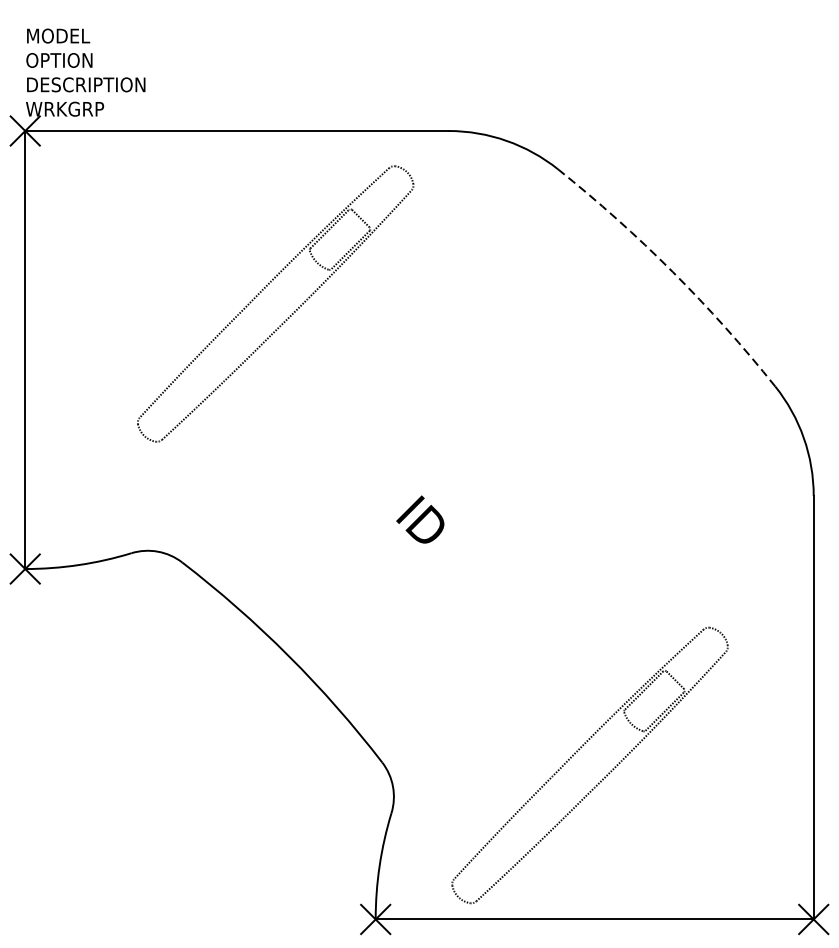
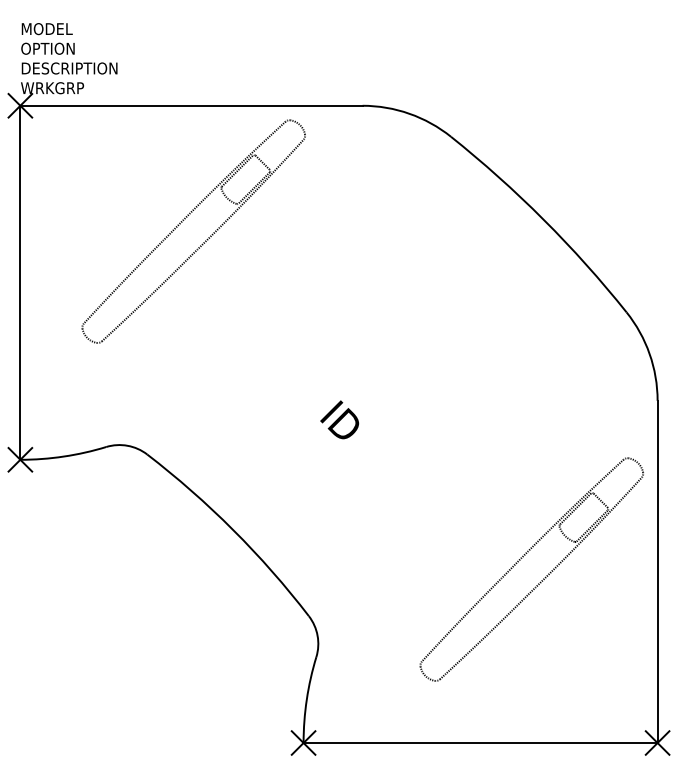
arc: (672, 271) -> (543, 219), dashed -> solid
part: (262, 291) -> (183, 221), moved
part: (578, 751) -> (522, 558), moved

